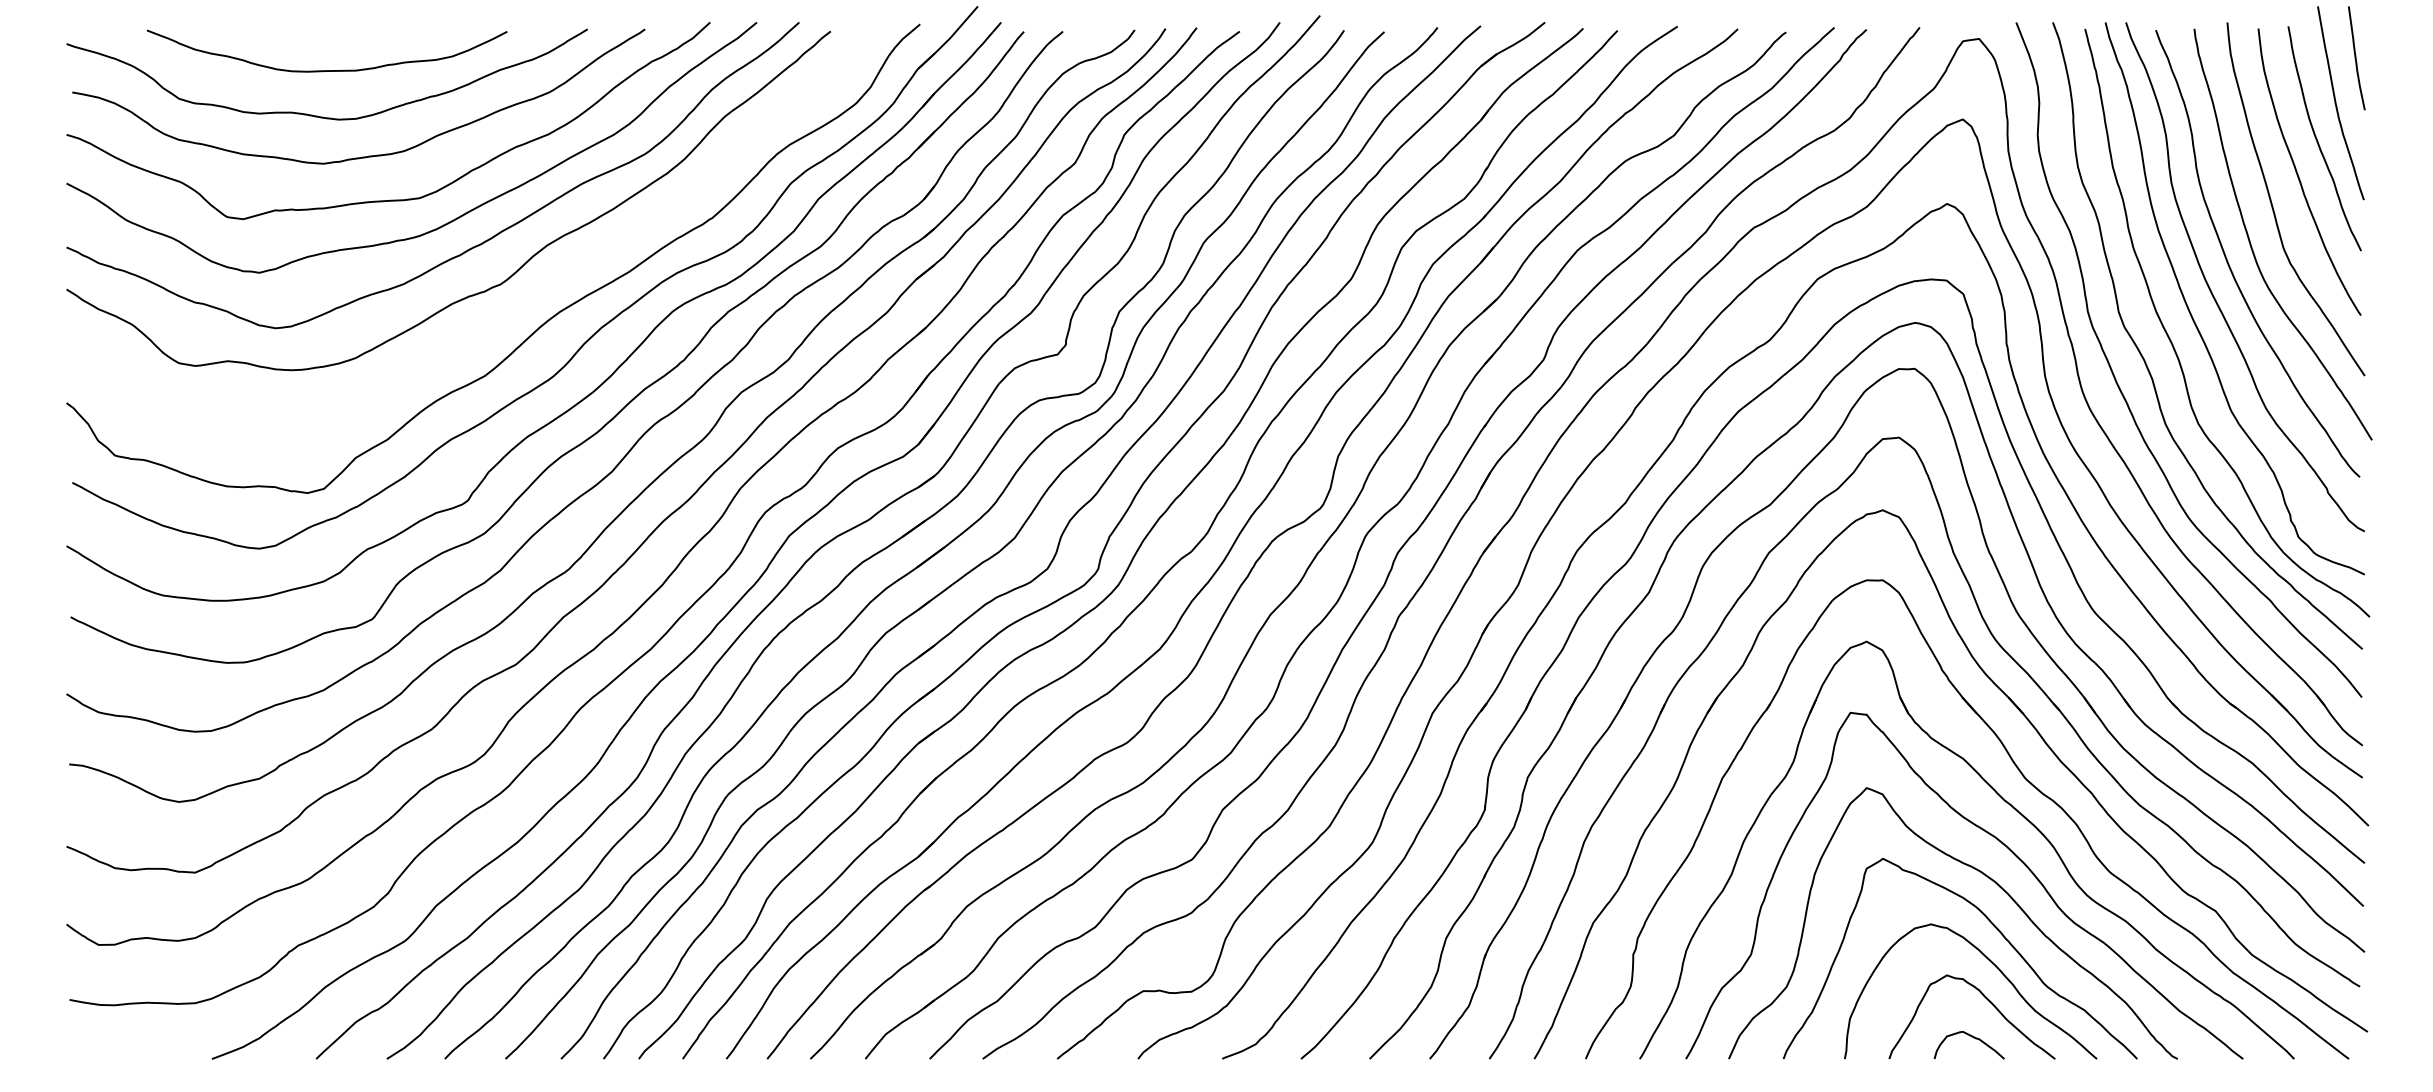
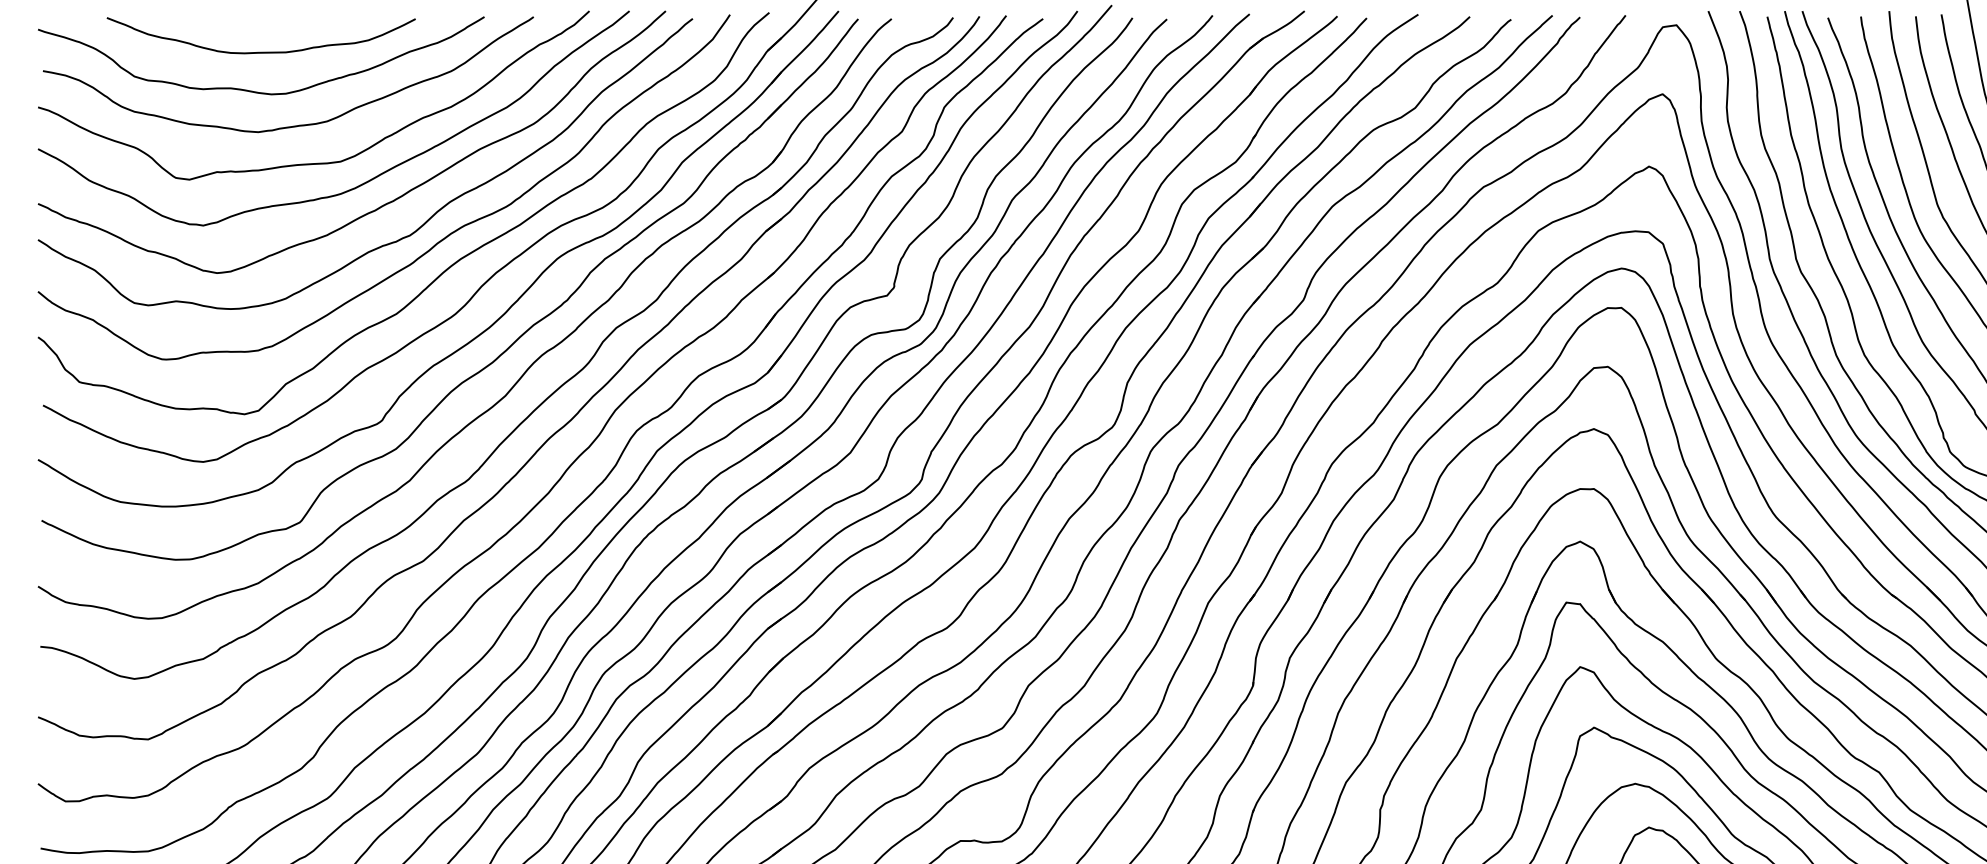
curve: (527, 296) -> (432, 245), added

